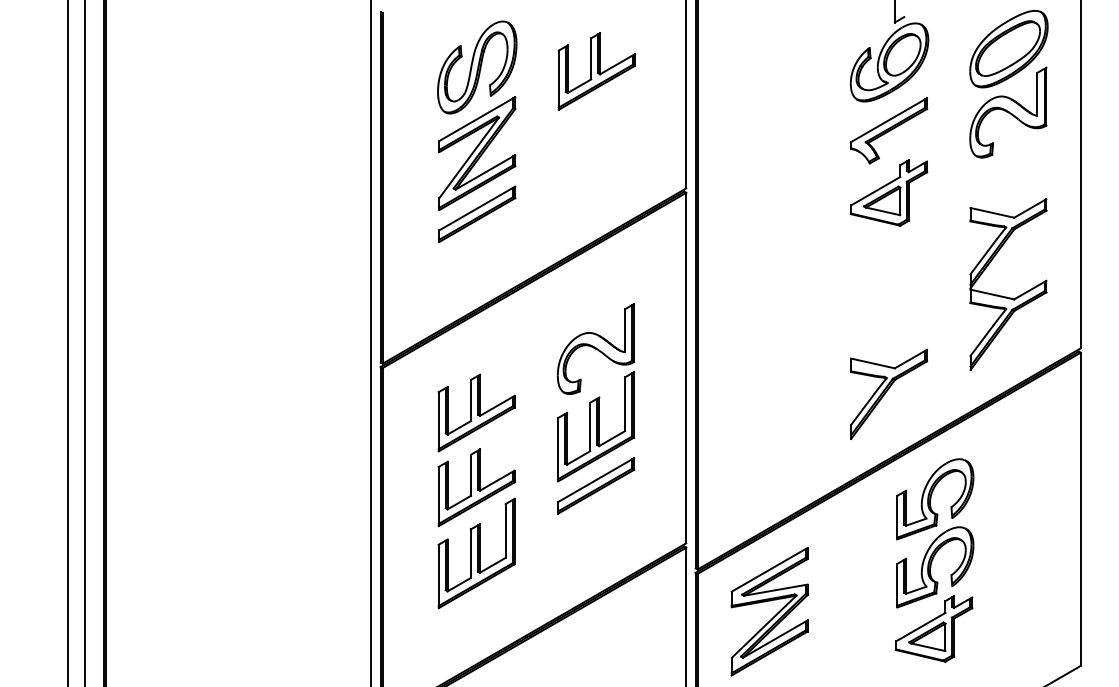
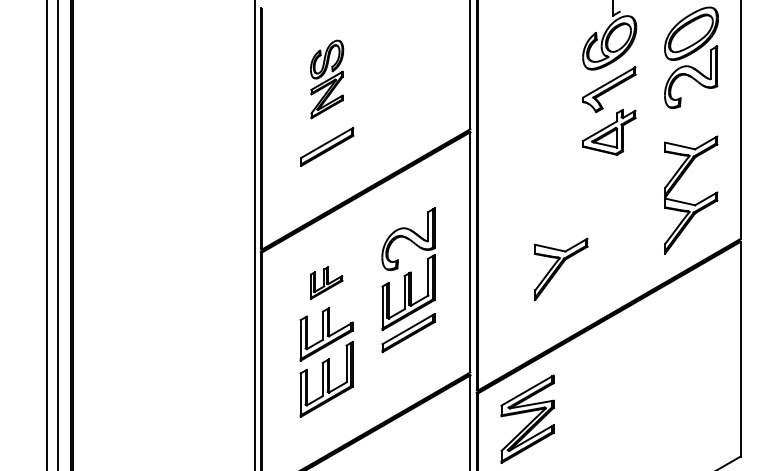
part: (597, 70) -> (409, 48), removed
part: (476, 115) -> (326, 79), size x0.6
part: (889, 393) -> (561, 268), moved
part: (476, 412) -> (326, 282), size x0.6
part: (934, 559) -> (640, 383), removed

